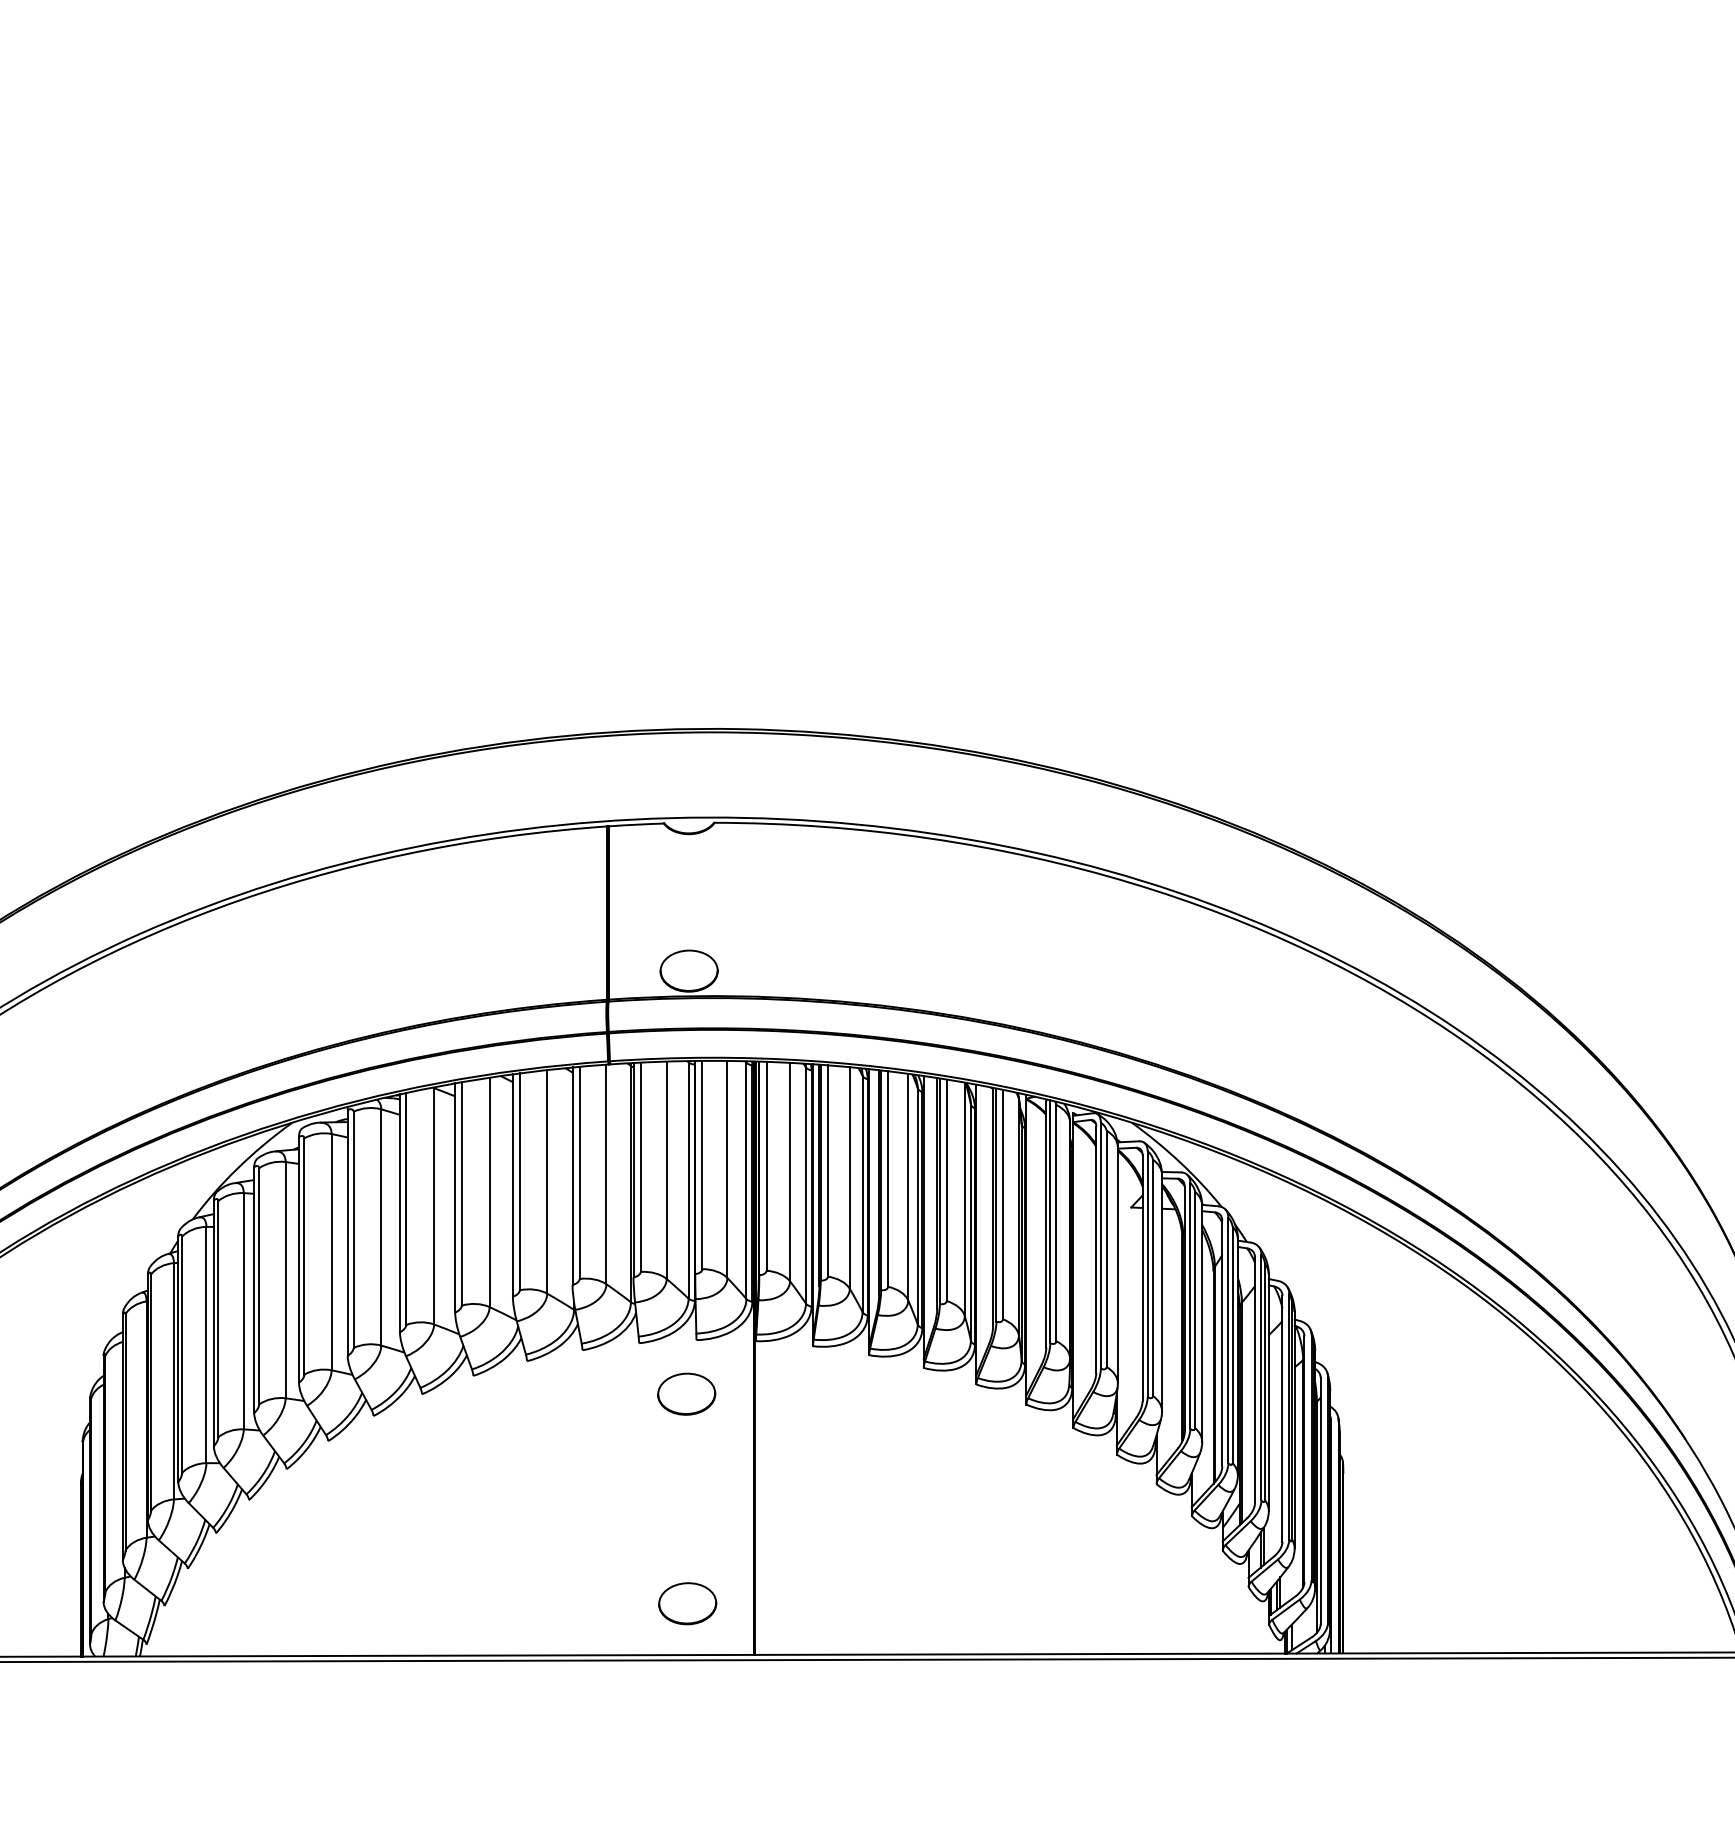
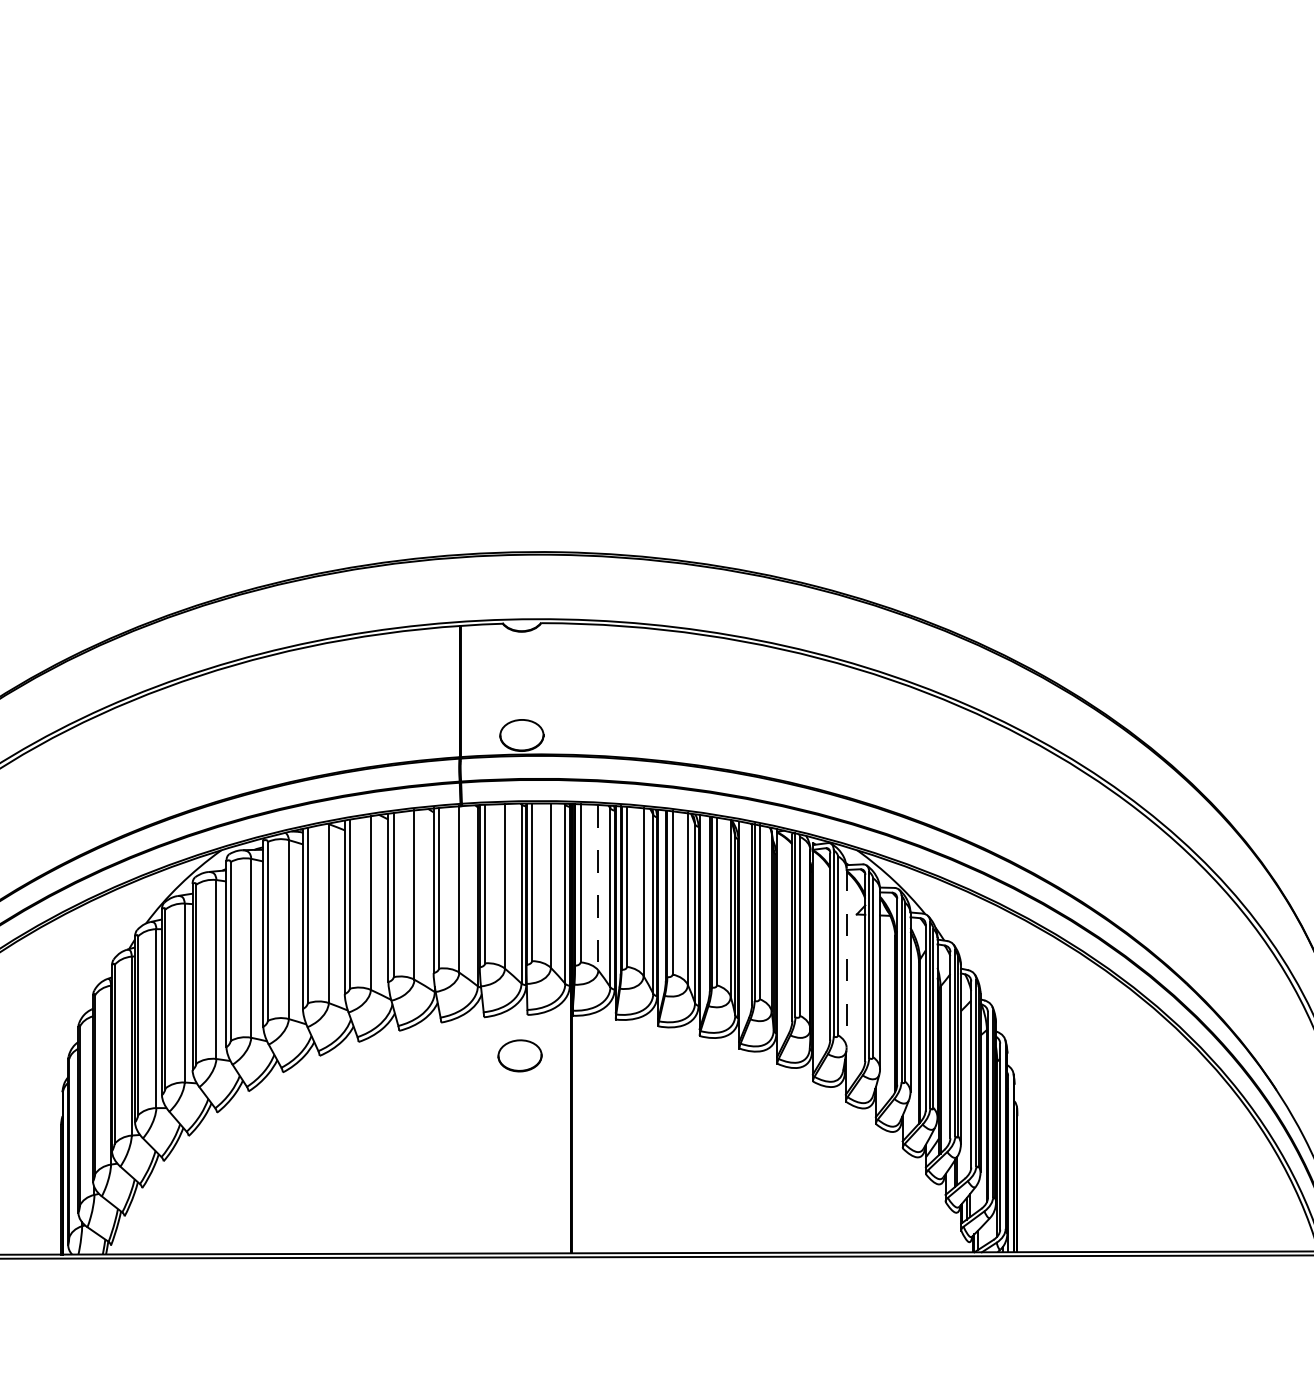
line: (790, 1171) -> (598, 887), solid -> dashed
line: (1117, 1265) -> (846, 958), solid -> dashed
part: (687, 1603) -> (520, 1214), removed

